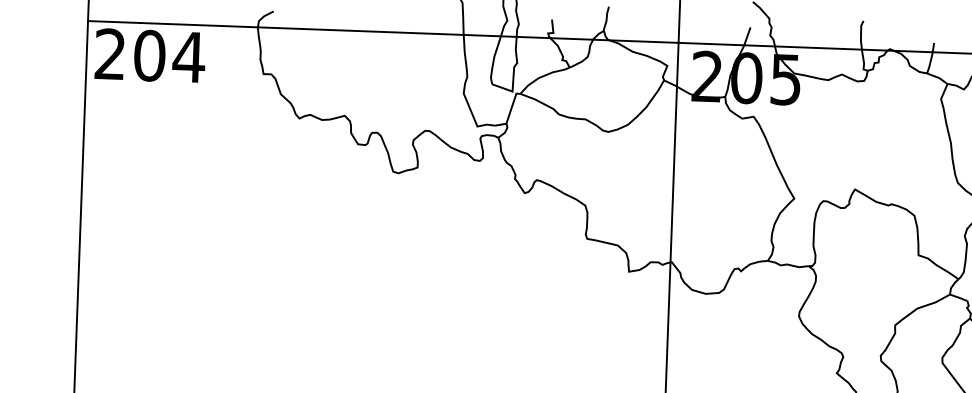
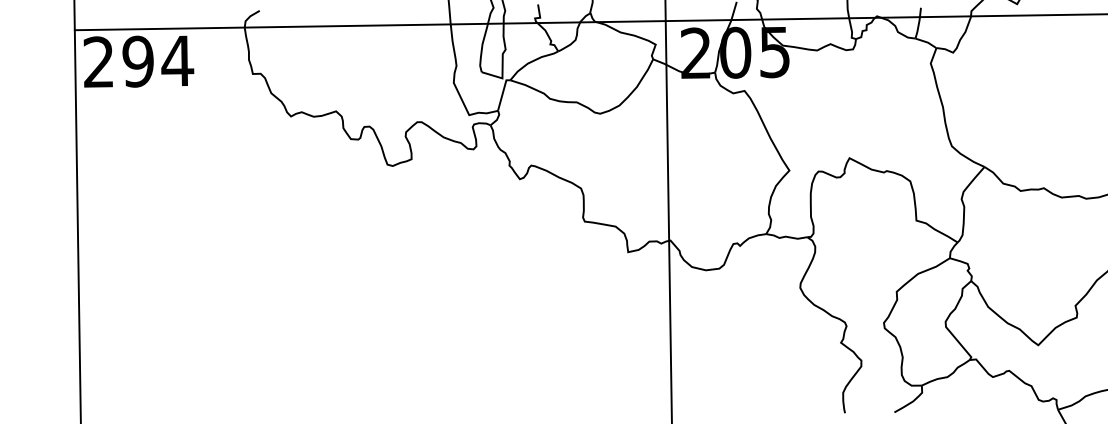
text: (148, 55) -> (137, 61), 204 -> 294

